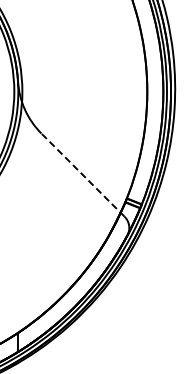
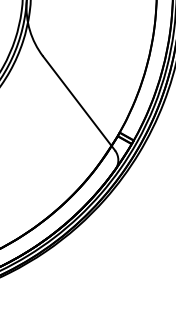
line: (83, 175) -> (79, 103), dashed -> solid

